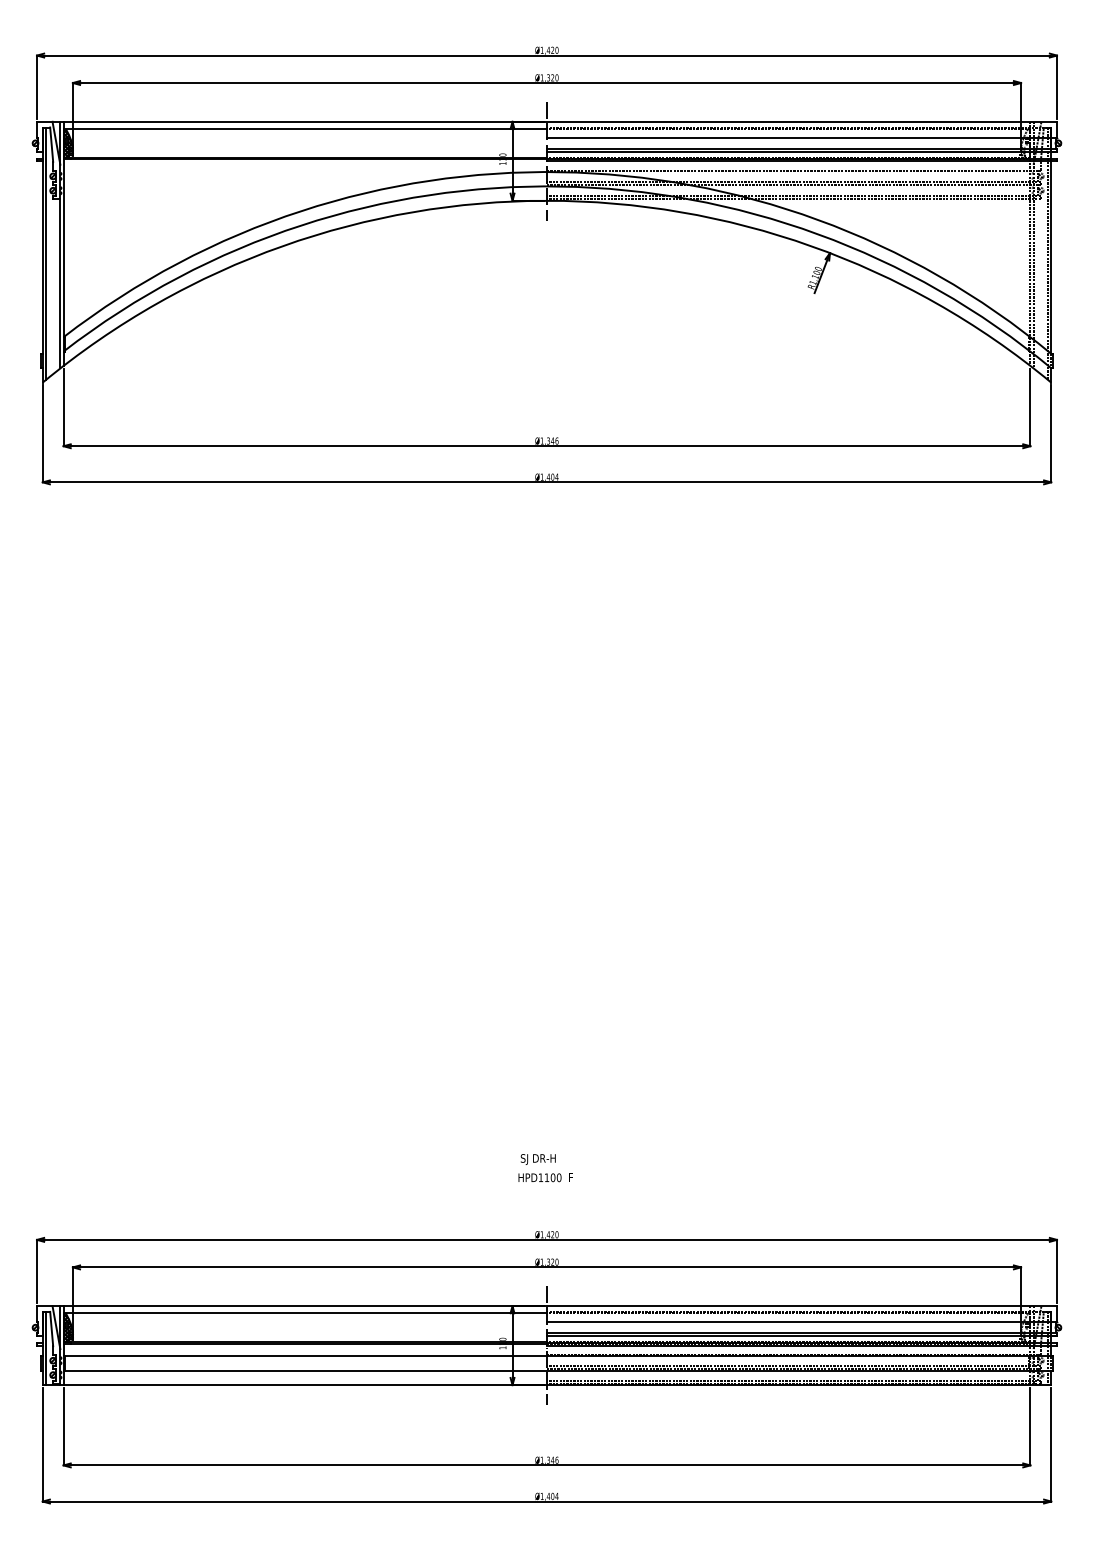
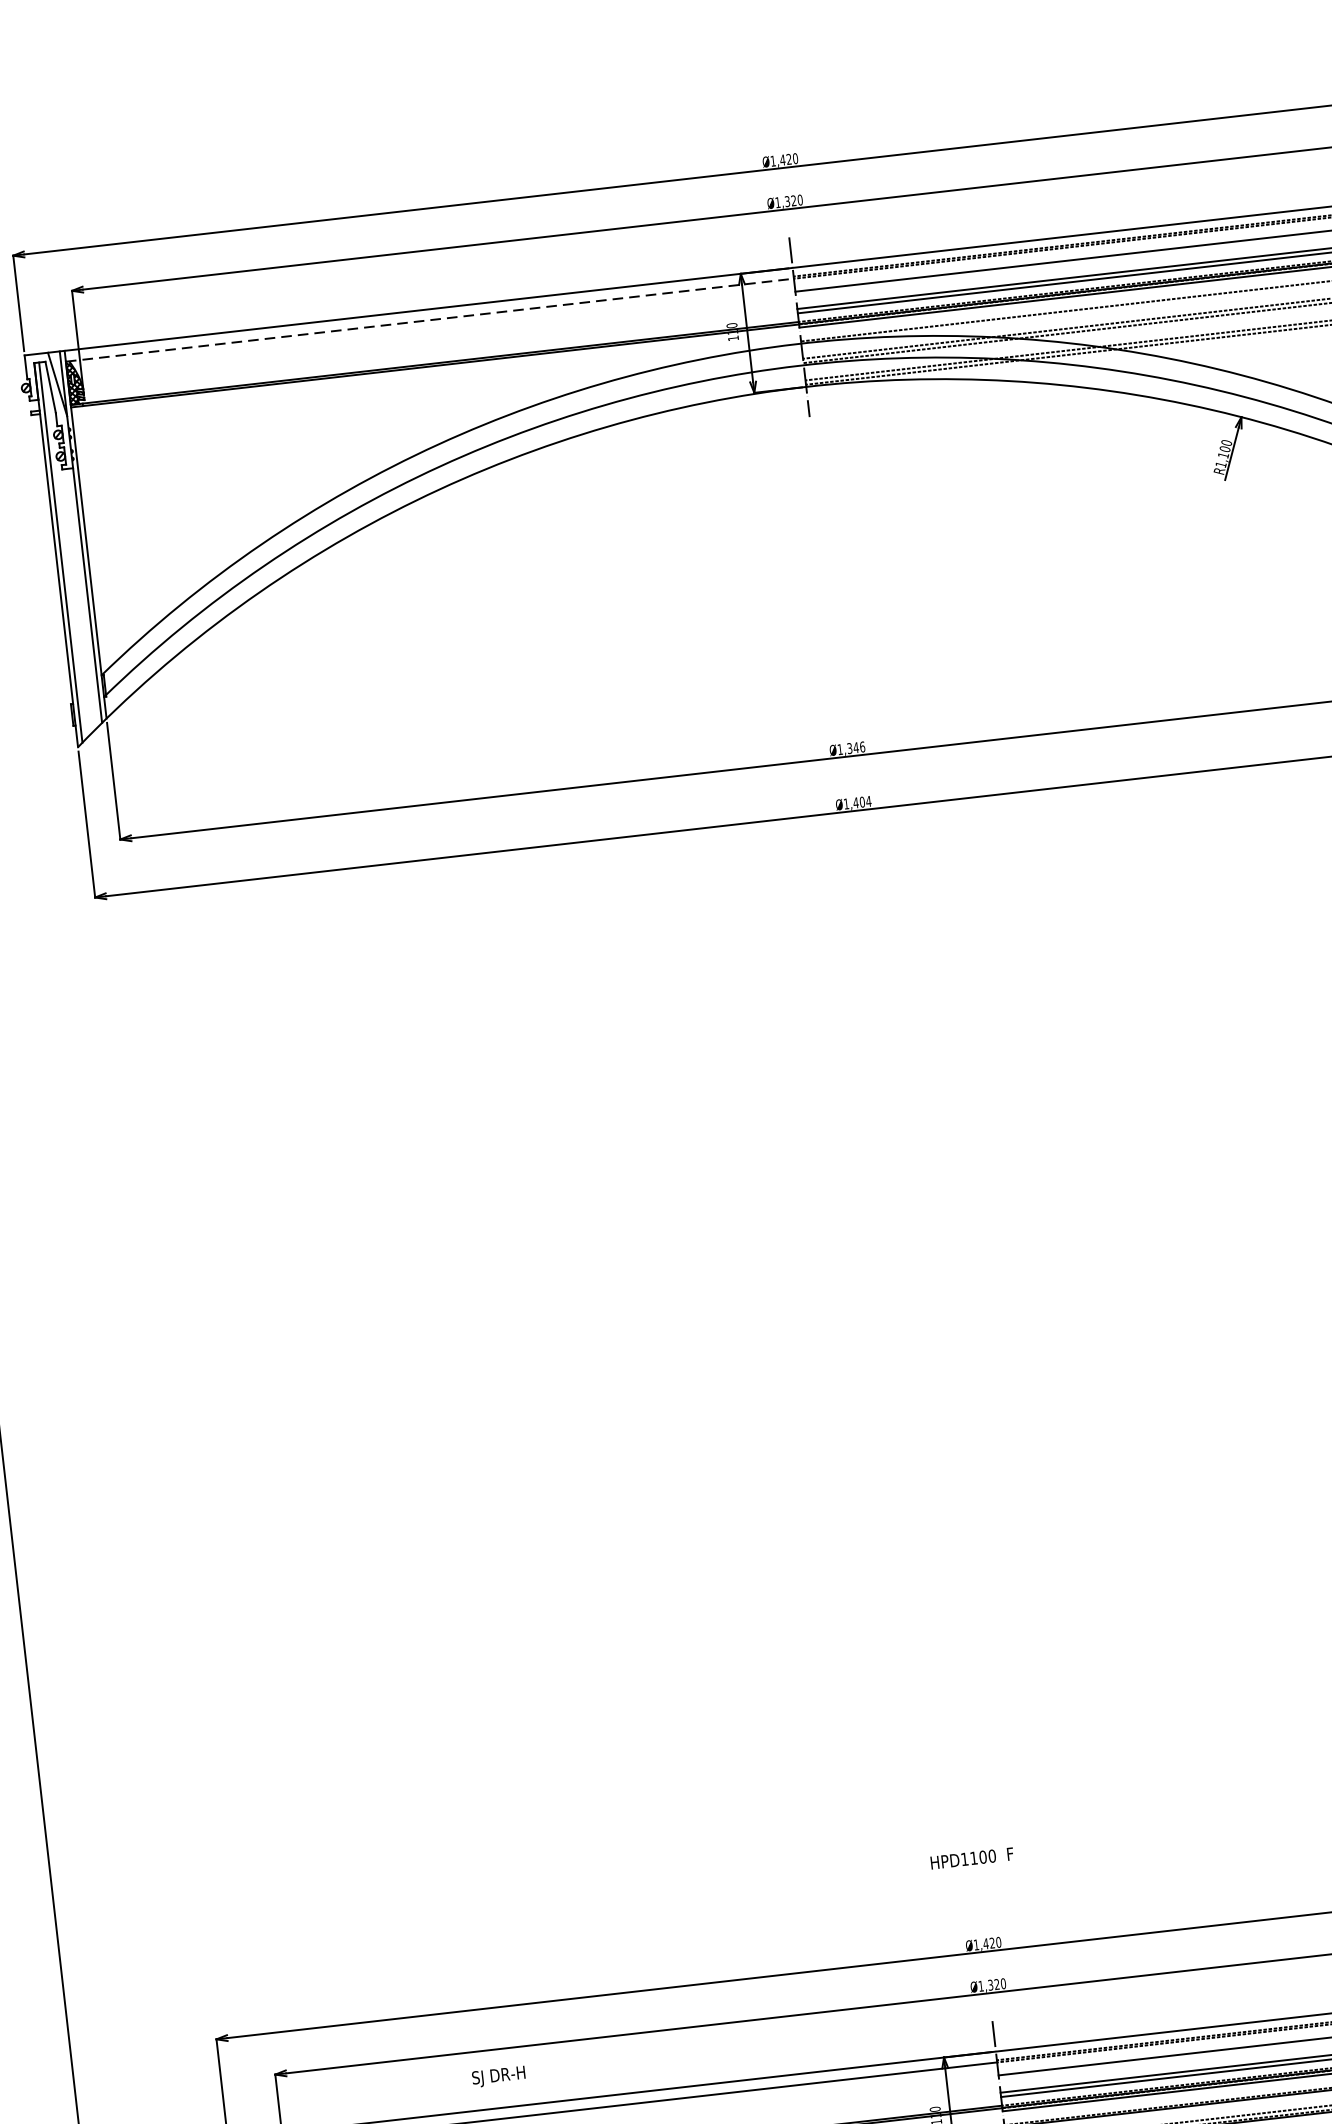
line: (305, 128) -> (430, 319), solid -> dashed
text: (537, 1159) -> (497, 2076), moved

